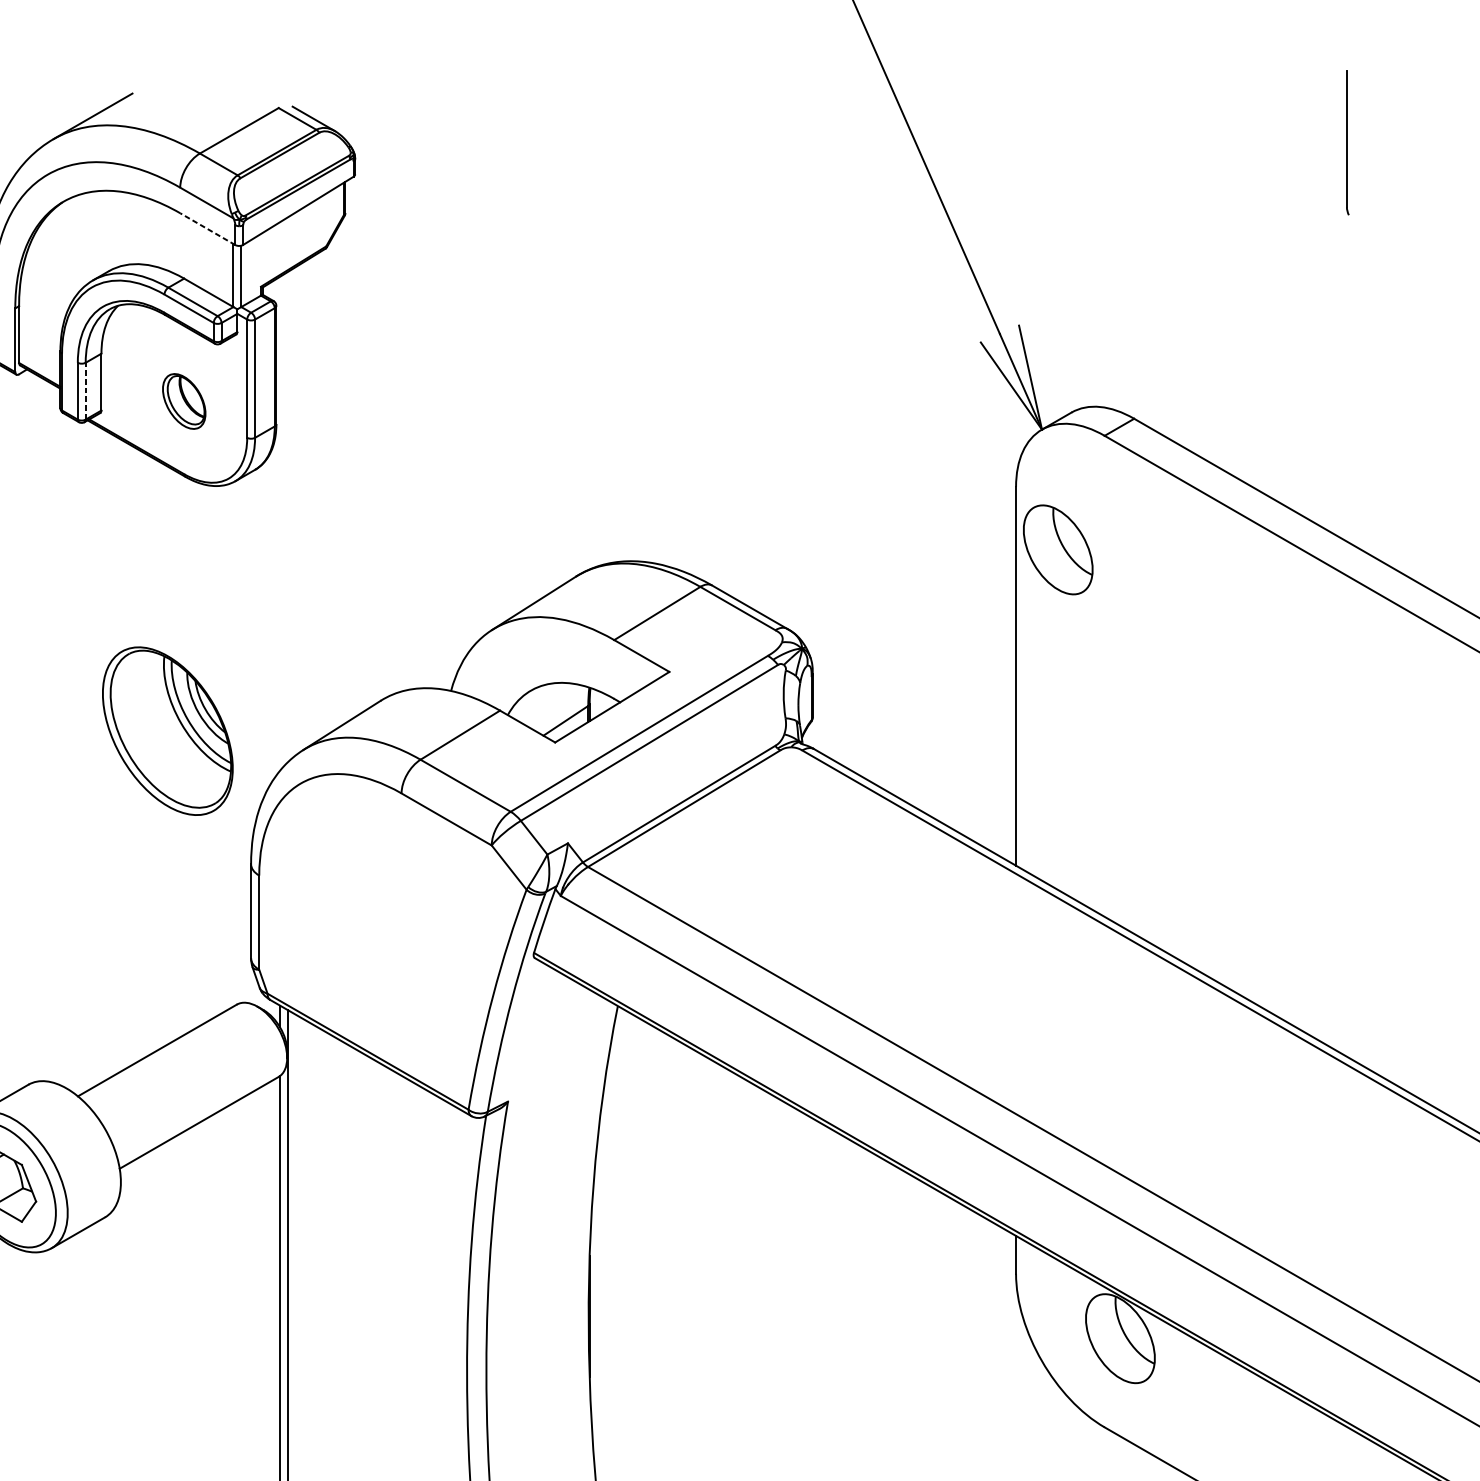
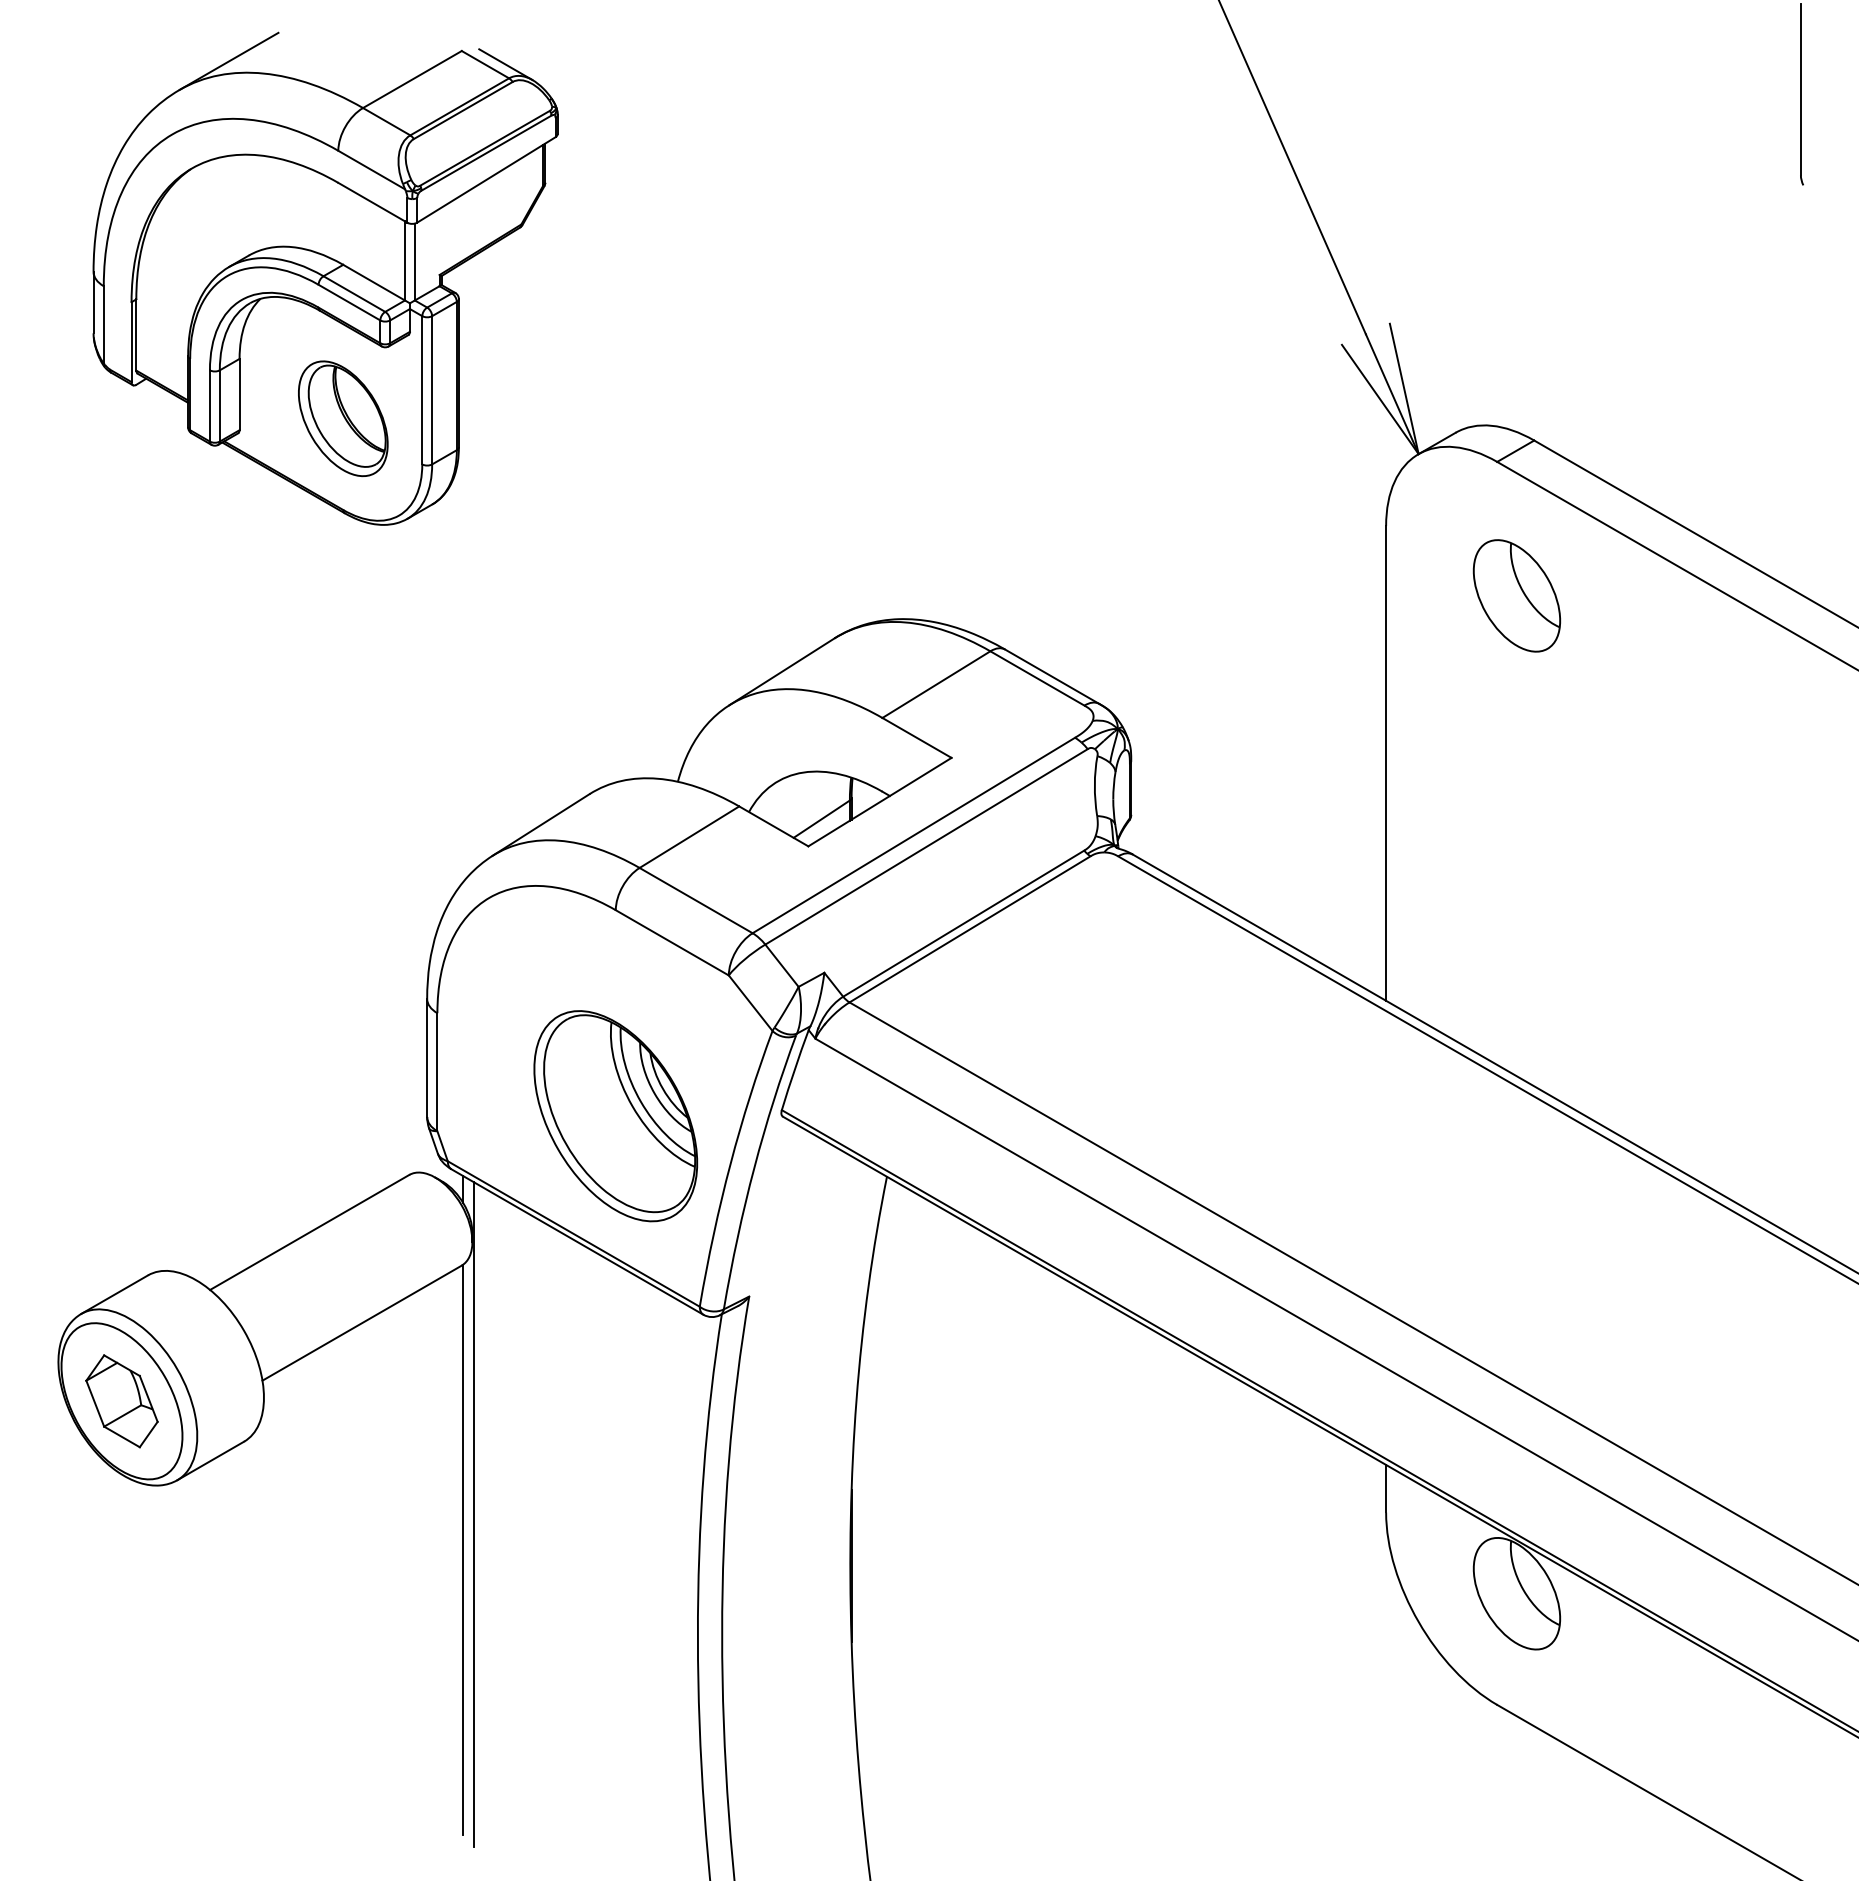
line: (207, 228) -> (372, 202), dashed -> solid
line: (85, 390) -> (219, 405), dashed -> solid
part: (184, 401) -> (343, 418), size x1.67
part: (1057, 549) -> (1516, 595), moved
part: (167, 731) -> (615, 1116), moved

